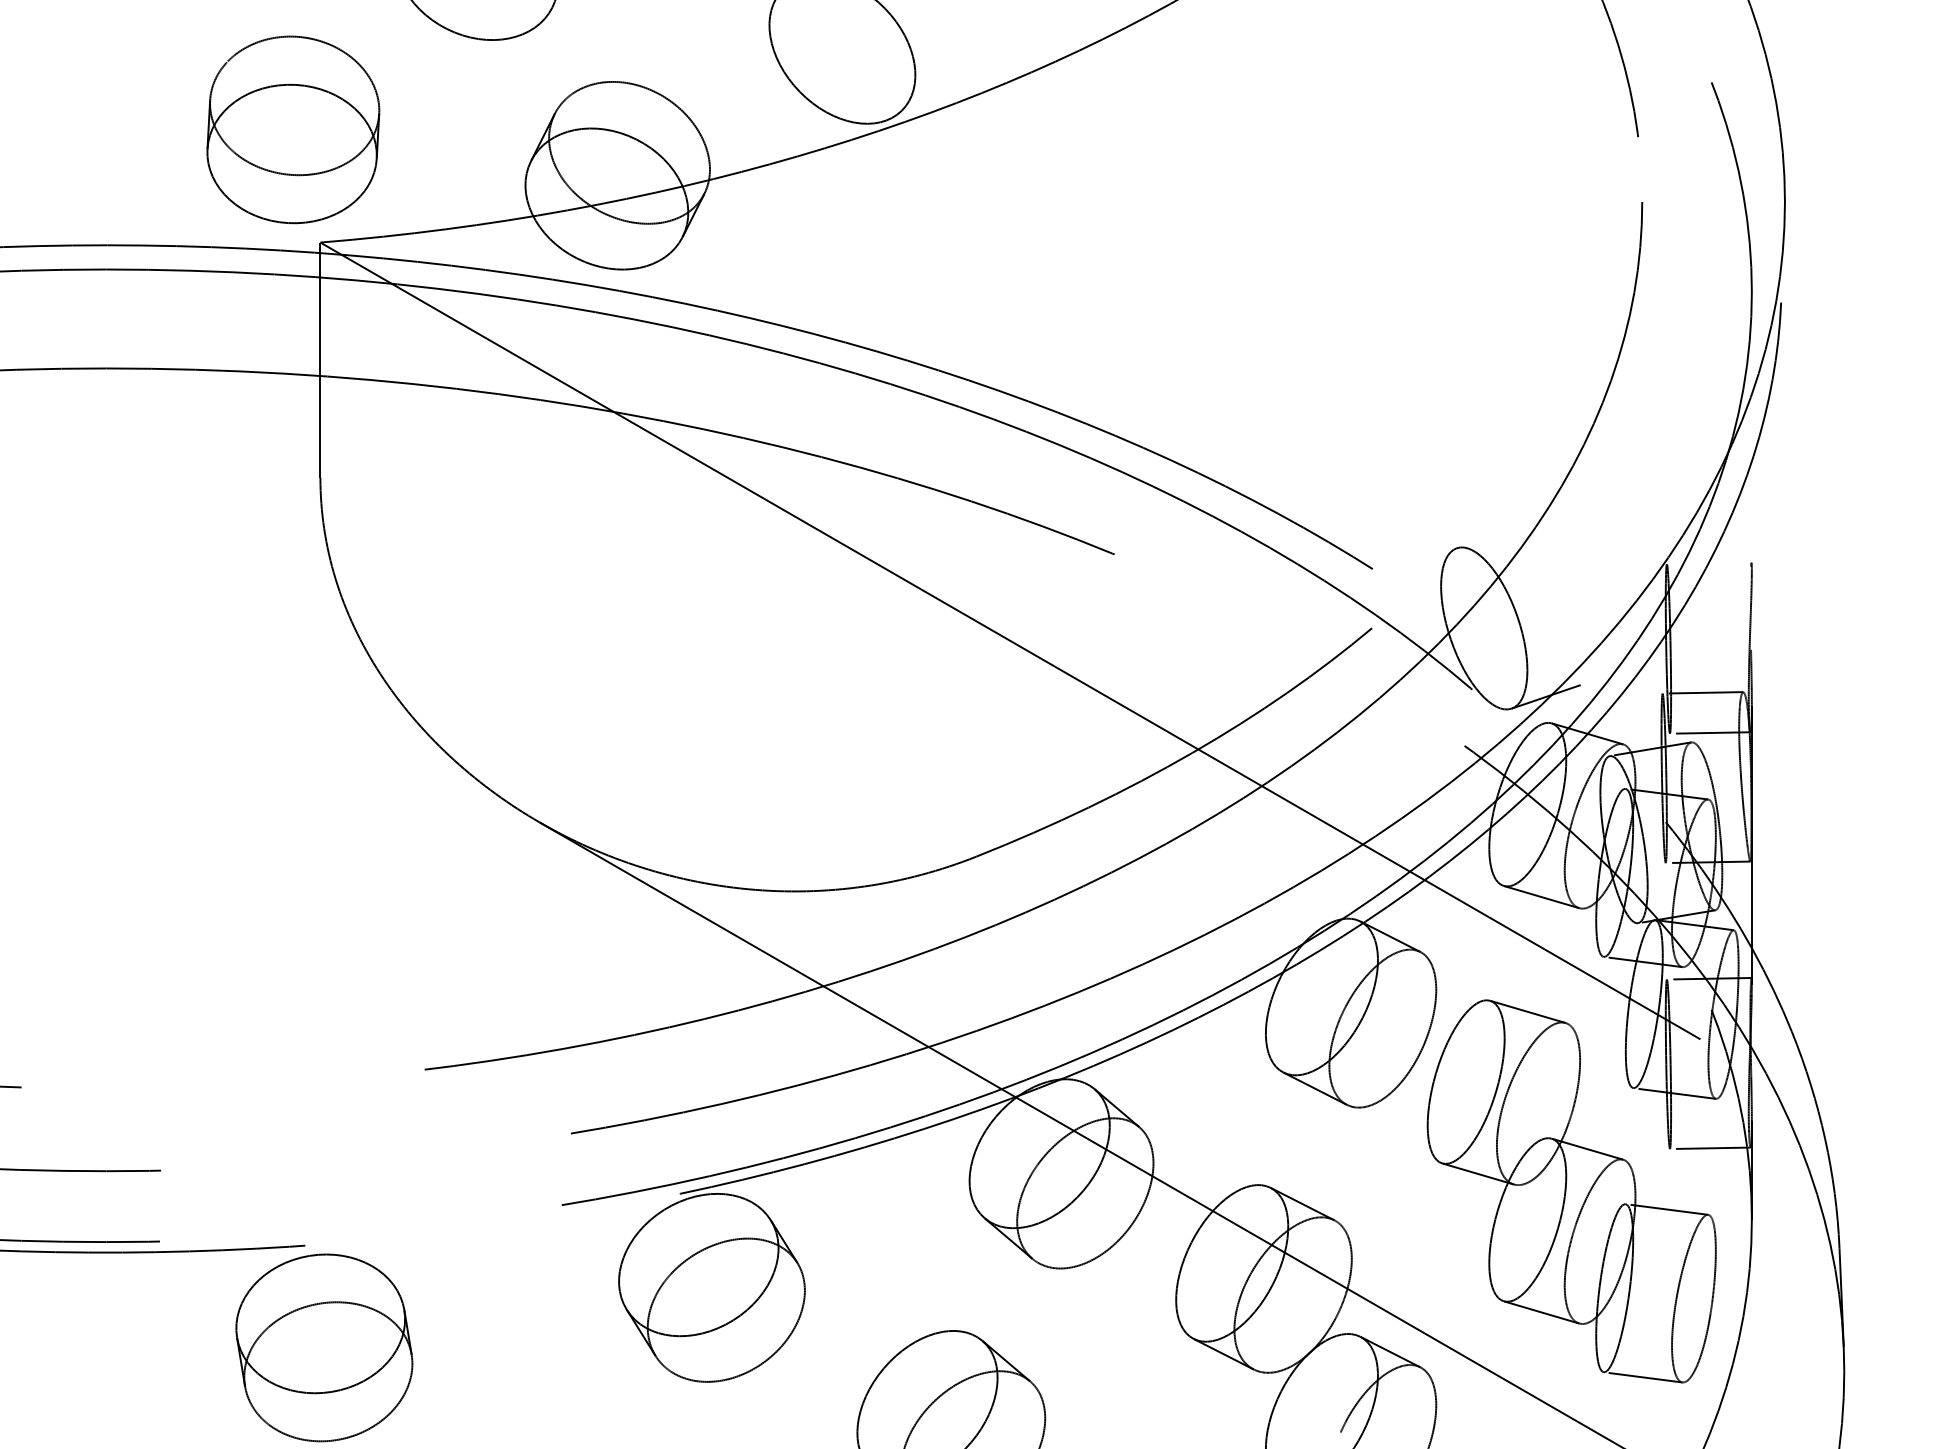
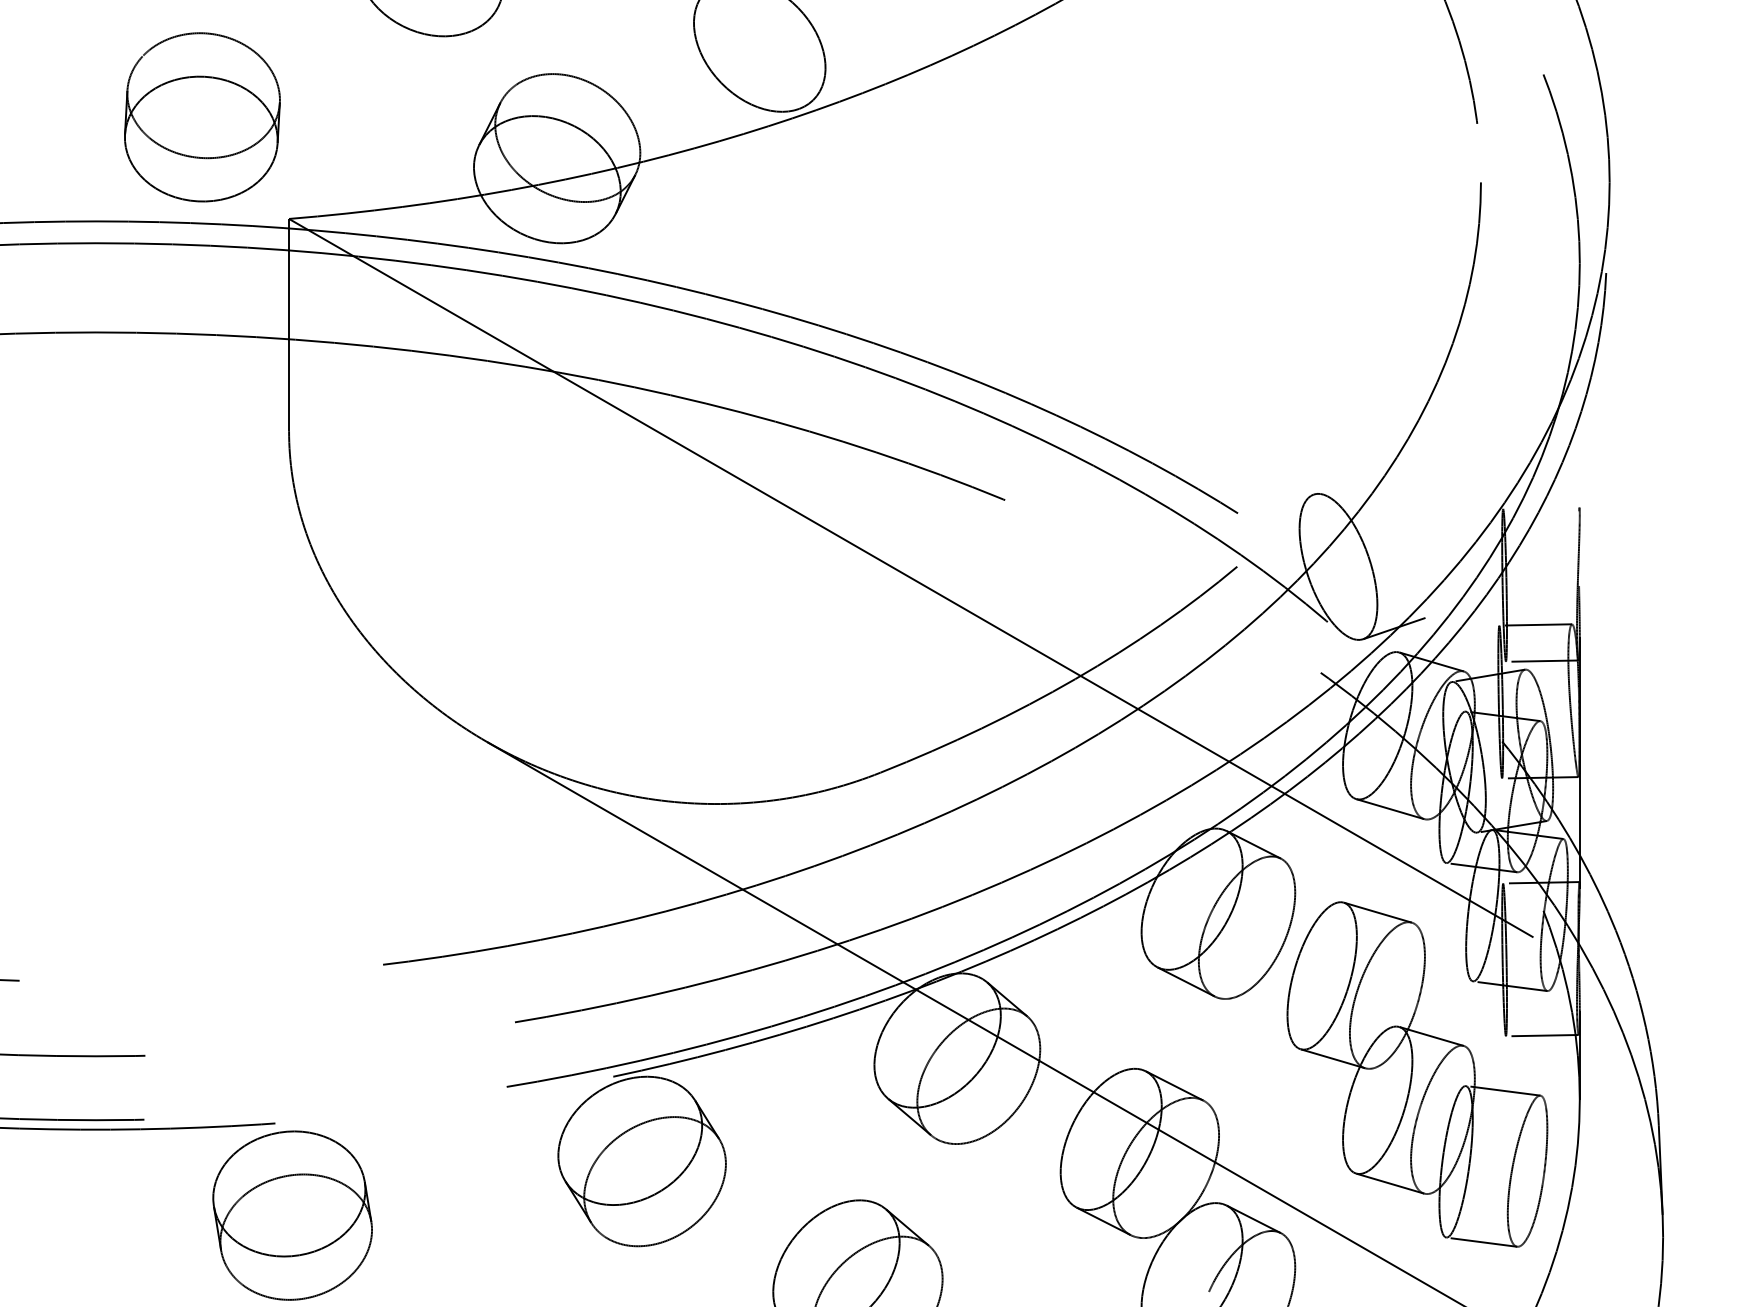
part: (293, 129) -> (202, 116), moved

